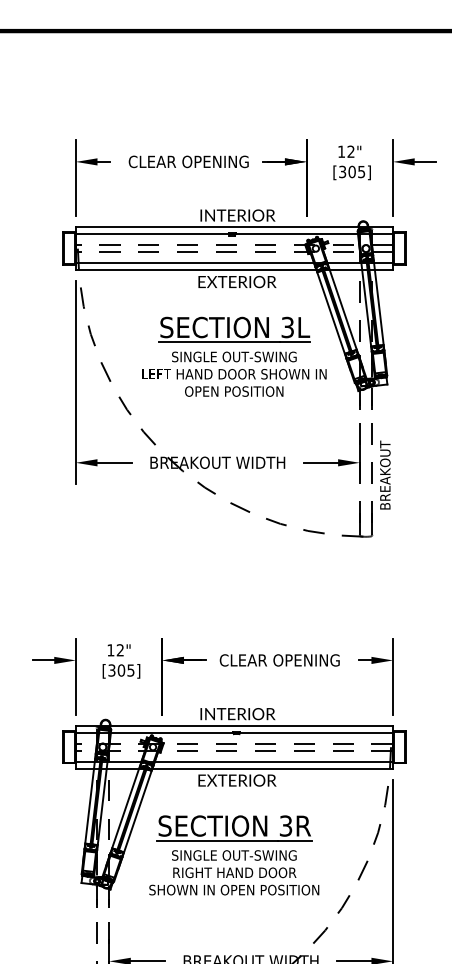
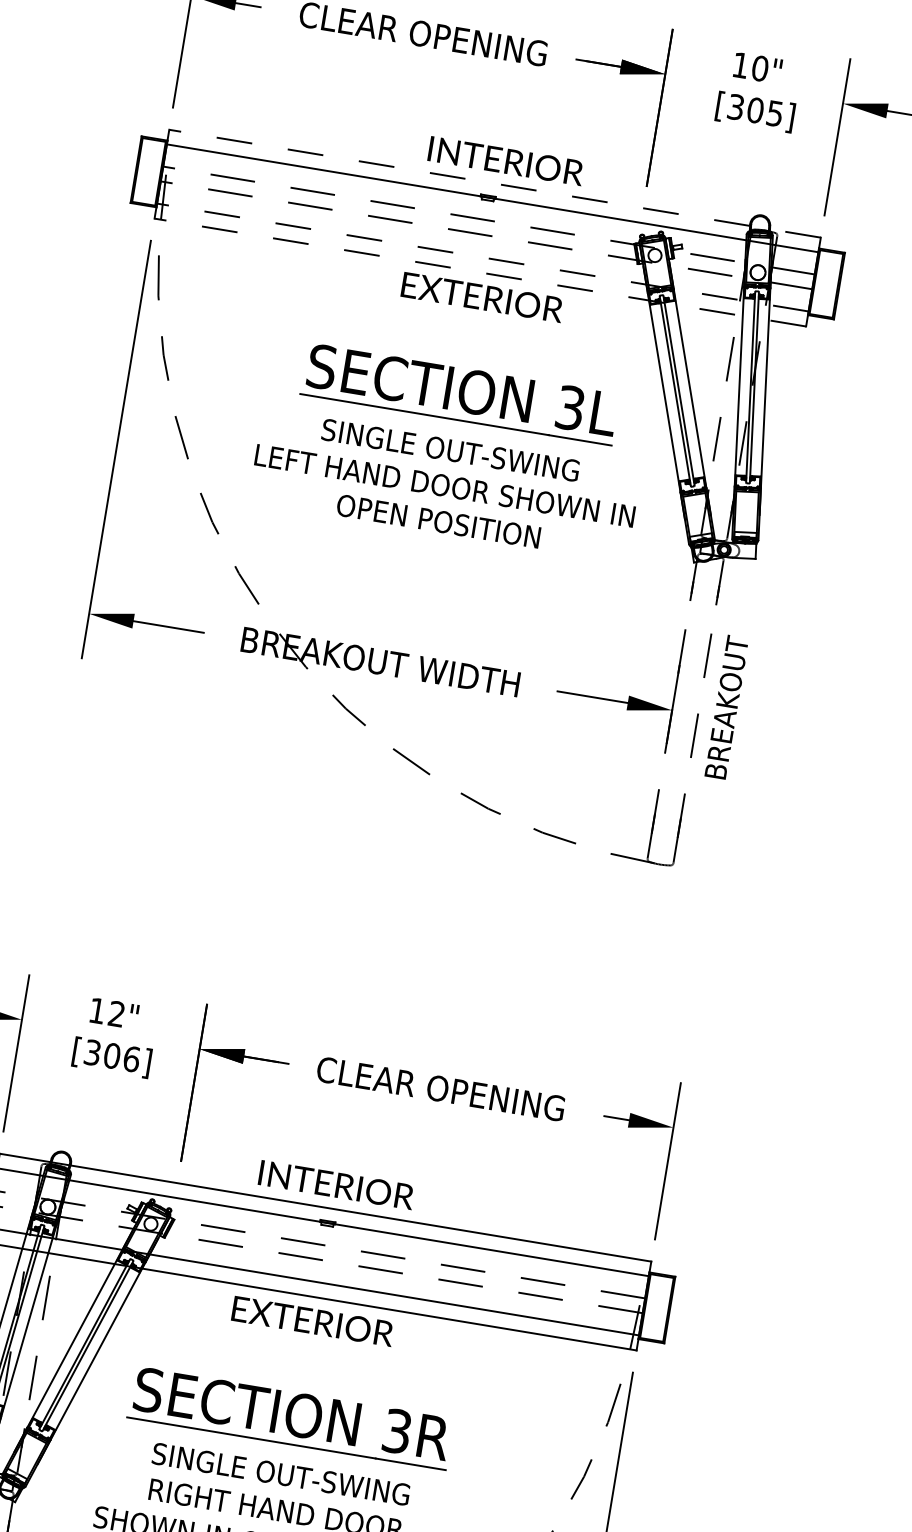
text: (350, 151) -> (759, 67), 12" -> 10"
line: (234, 227) -> (495, 184), solid -> dashed
line: (234, 263) -> (482, 258), solid -> dashed
line: (234, 270) -> (480, 272), solid -> dashed
text: (385, 474) -> (727, 706), moved
text: (130, 670) -> (130, 1058), [305] -> [306]

